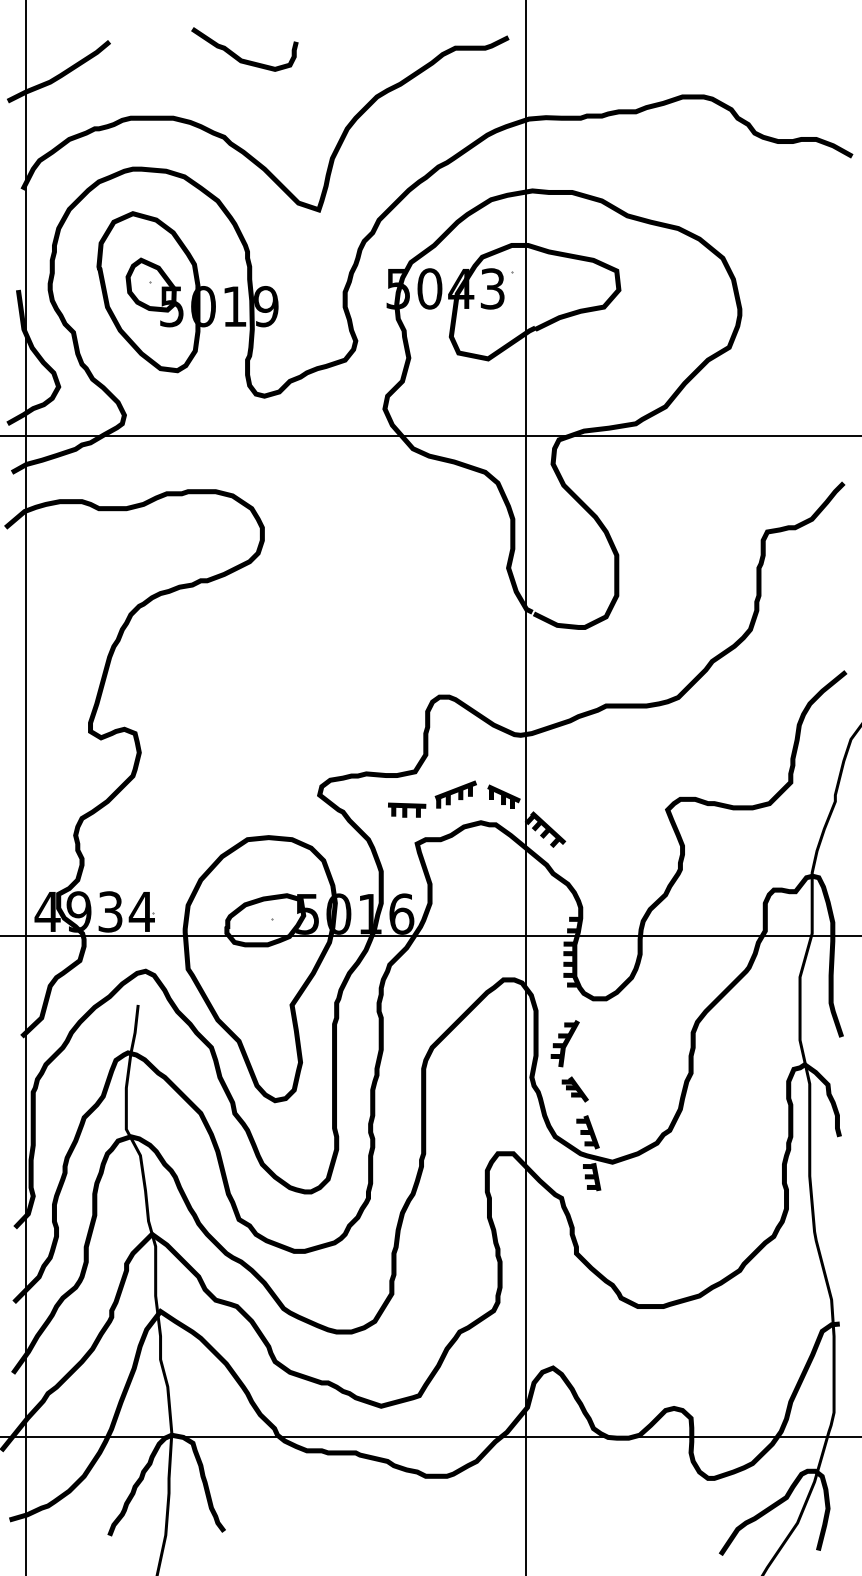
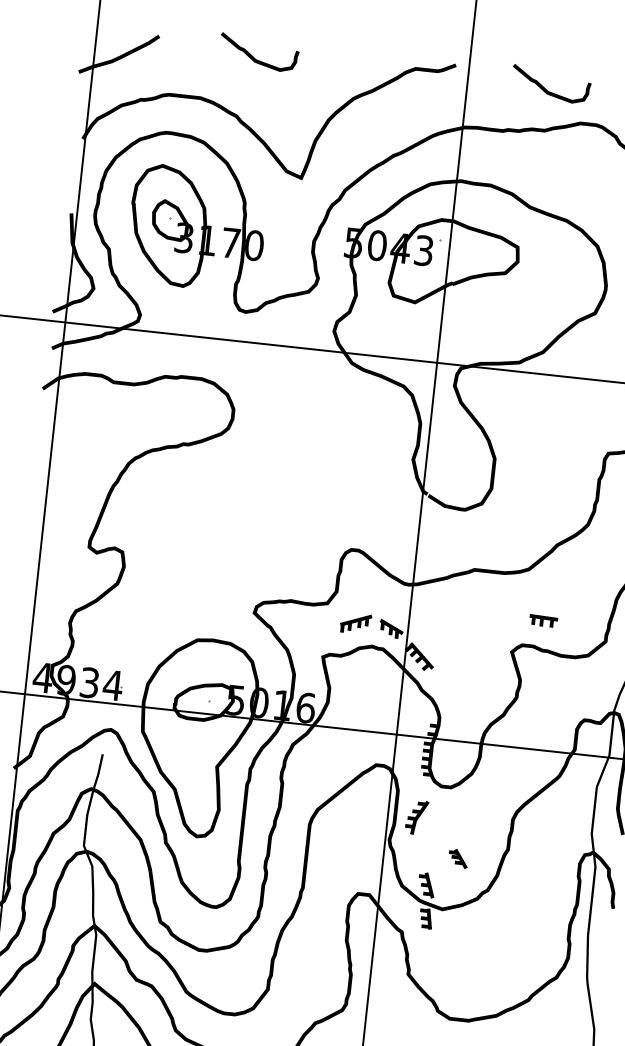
curve: (631, 55) -> (546, 88), added
text: (219, 306) -> (219, 241), 5019 -> 3170
part: (407, 809) -> (543, 620), moved
part: (574, 1089) -> (457, 858), moved

